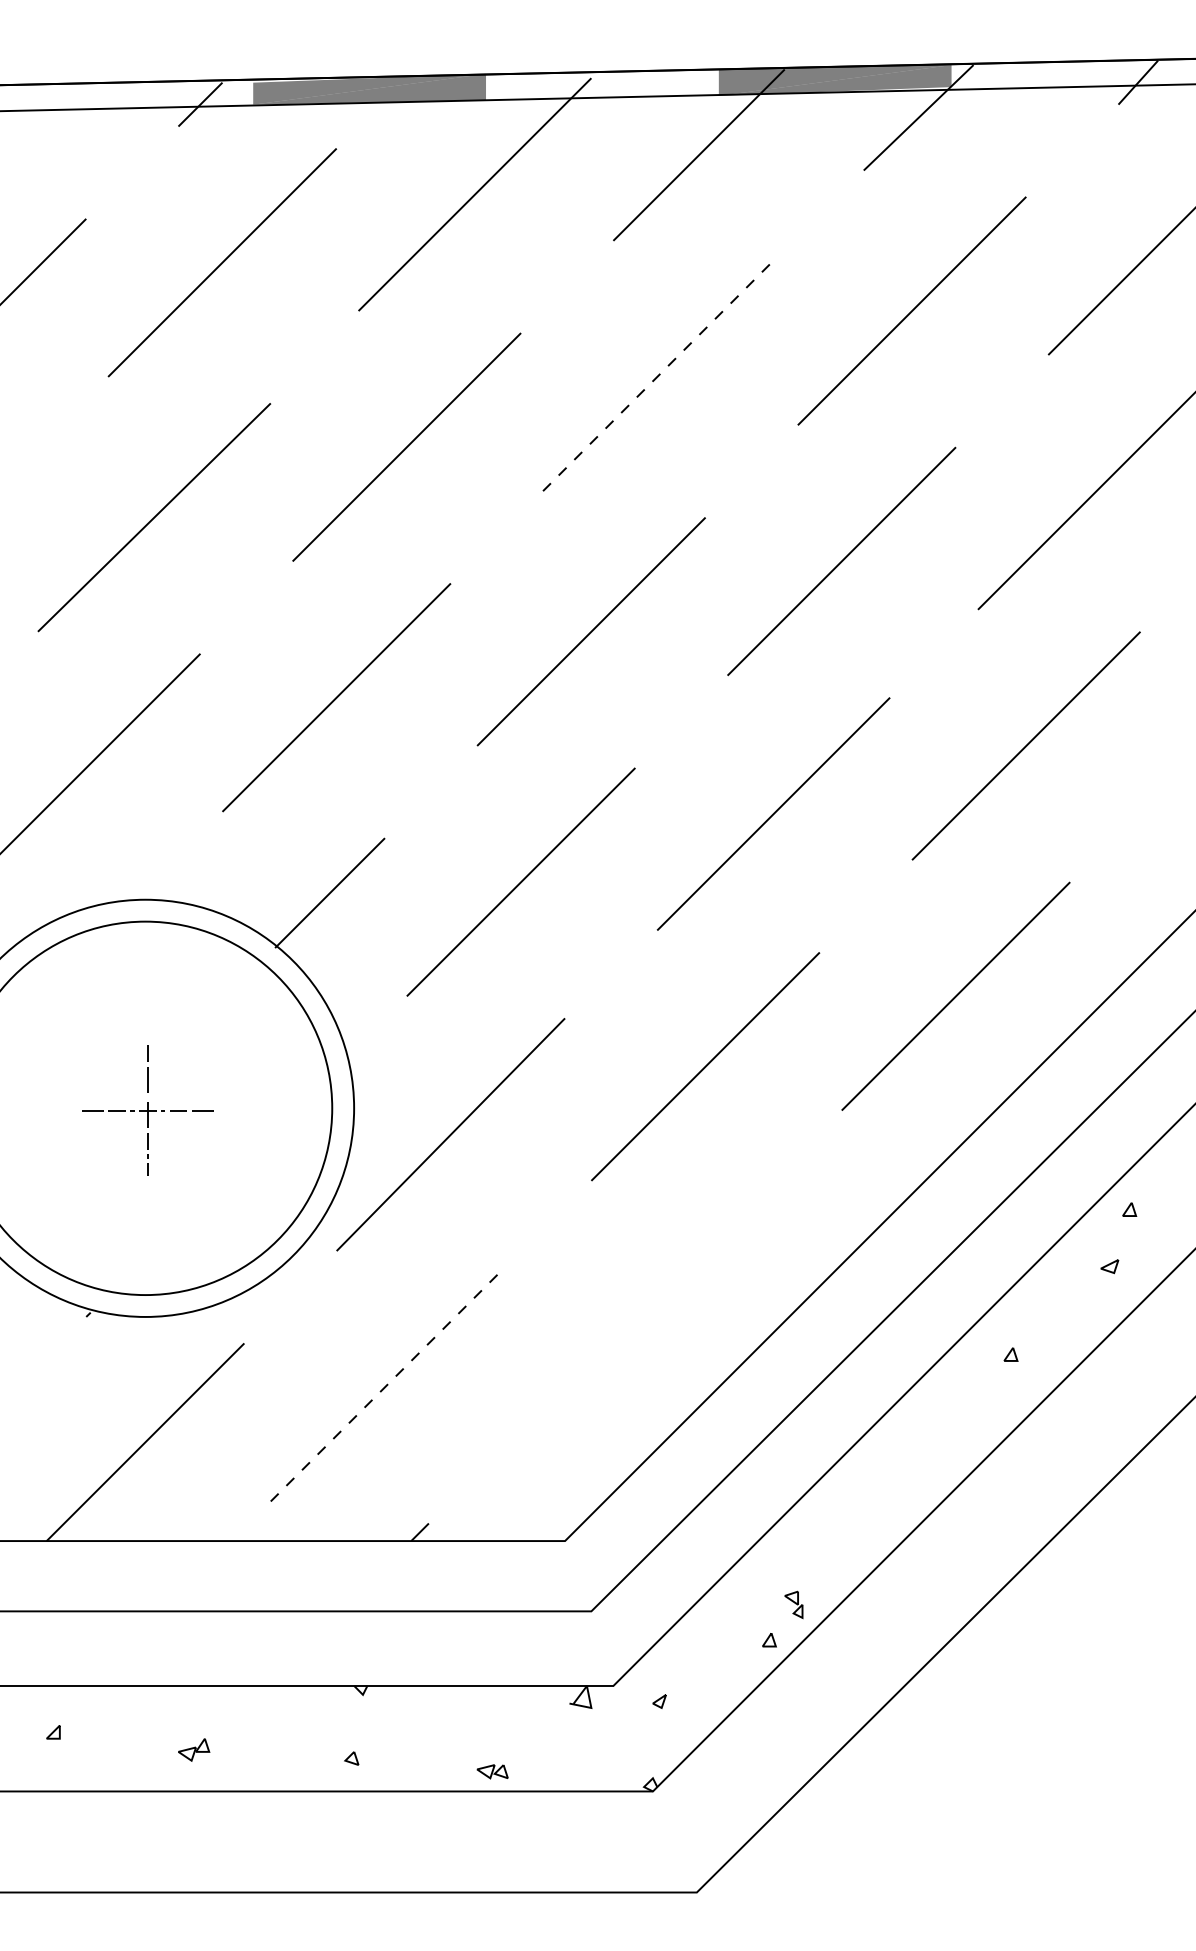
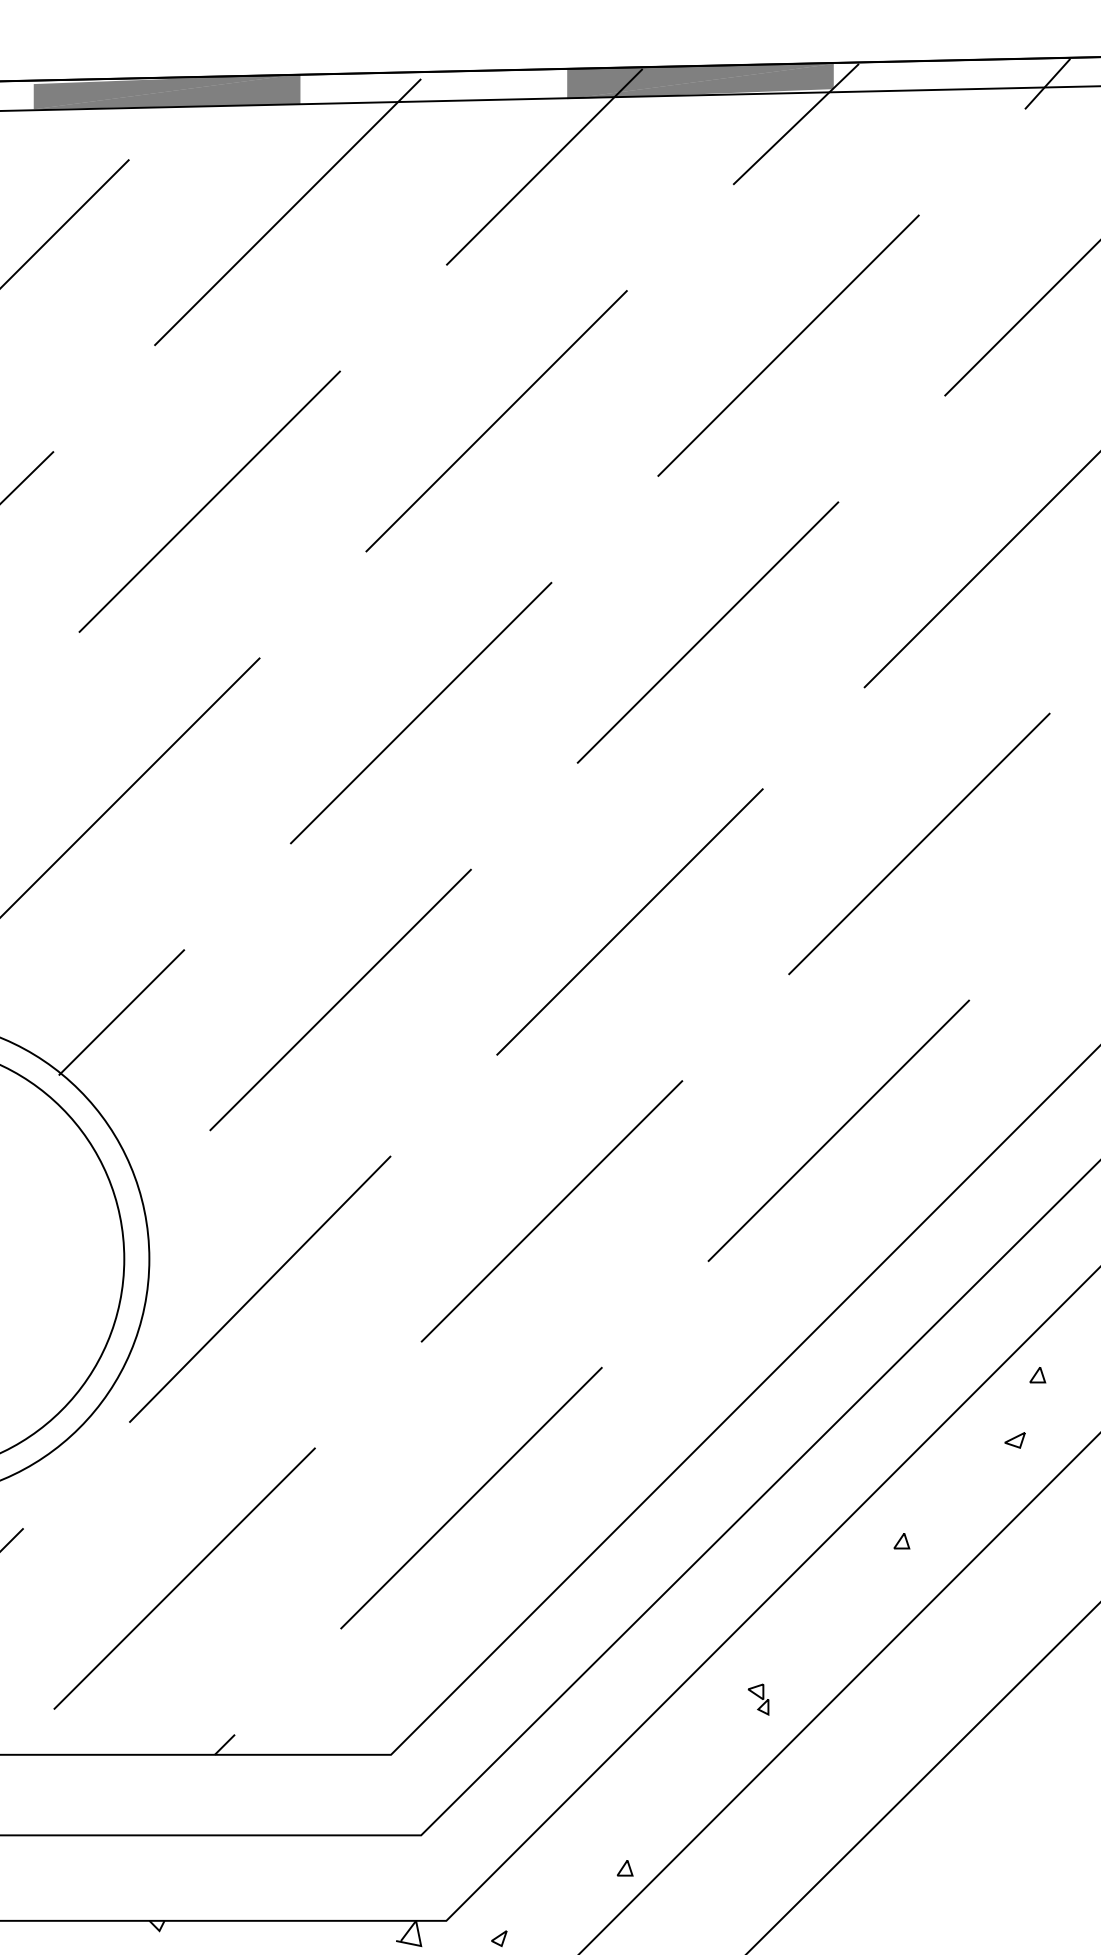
line: (657, 376) -> (496, 420), dashed -> solid
line: (634, 1316) -> (470, 1497), added
line: (384, 1387) -> (184, 1578), dashed -> solid
part: (793, 1604) -> (758, 1699), moved

